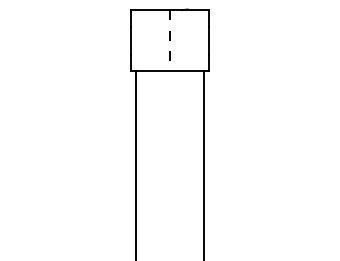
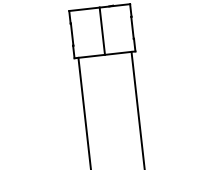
line: (169, 40) -> (101, 31), dashed -> solid

